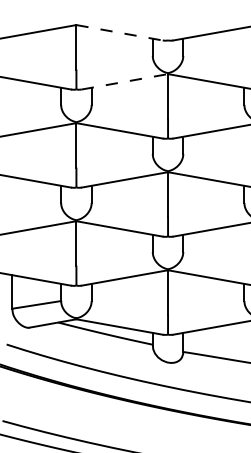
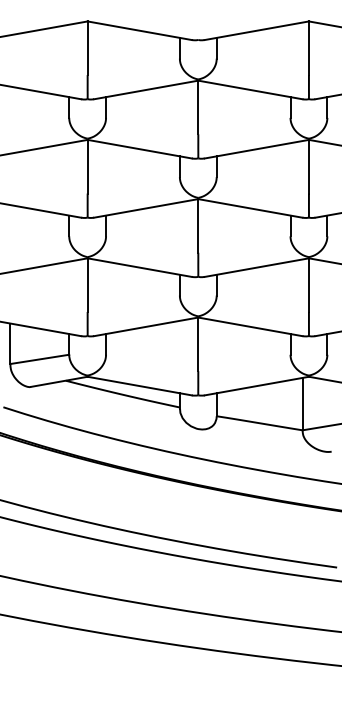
line: (119, 32) -> (139, 30), dashed -> solid
line: (125, 81) -> (146, 89), dashed -> solid

